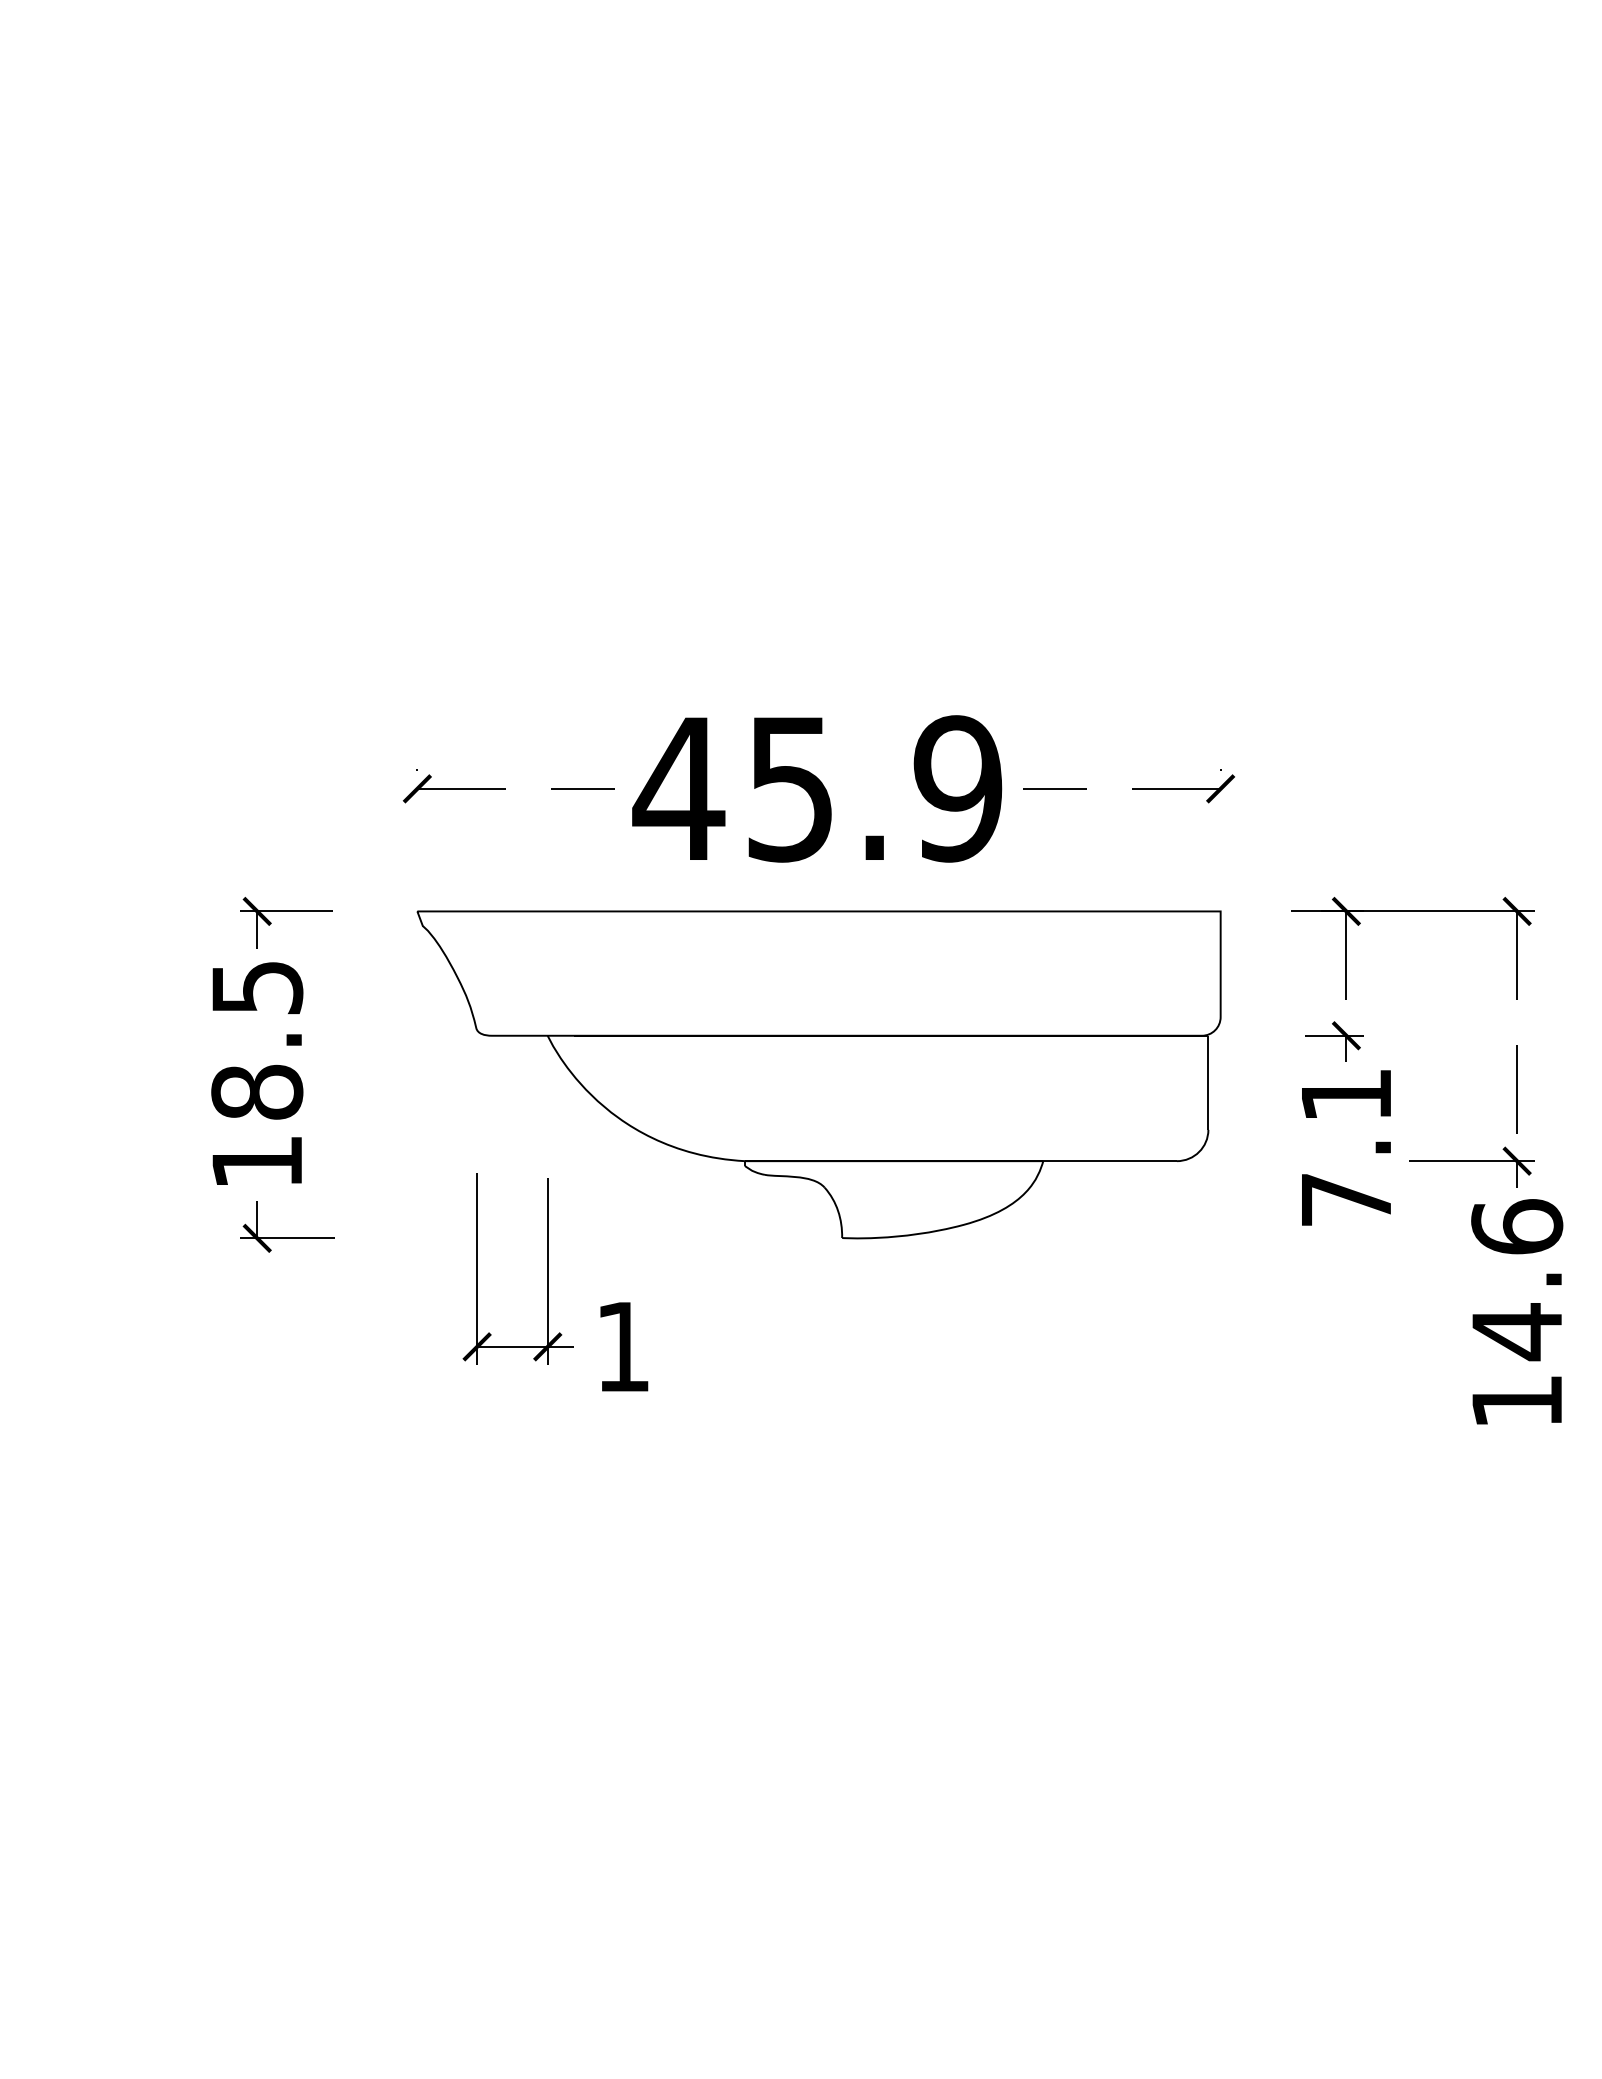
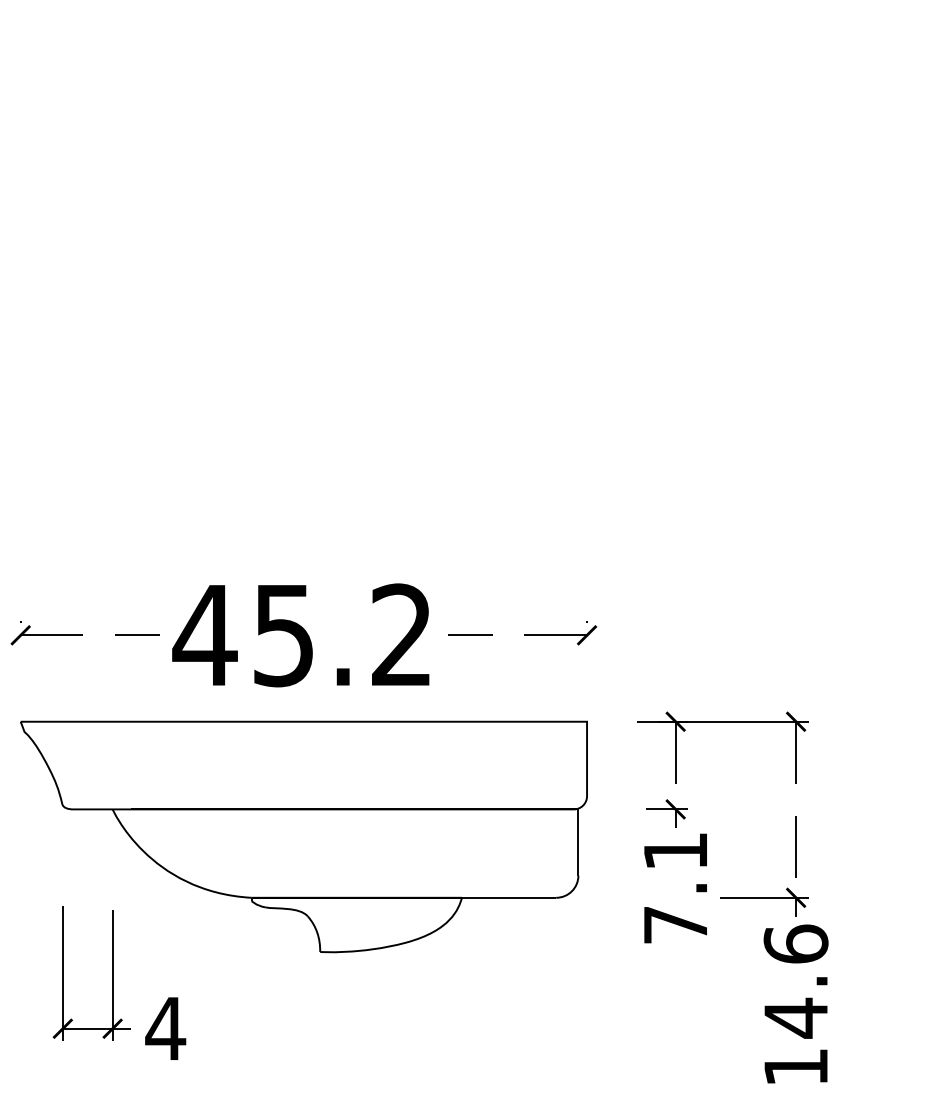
text: (957, 788) -> (401, 635), 45.9 -> 45.2
text: (622, 1346) -> (165, 1028), 1 -> 4

